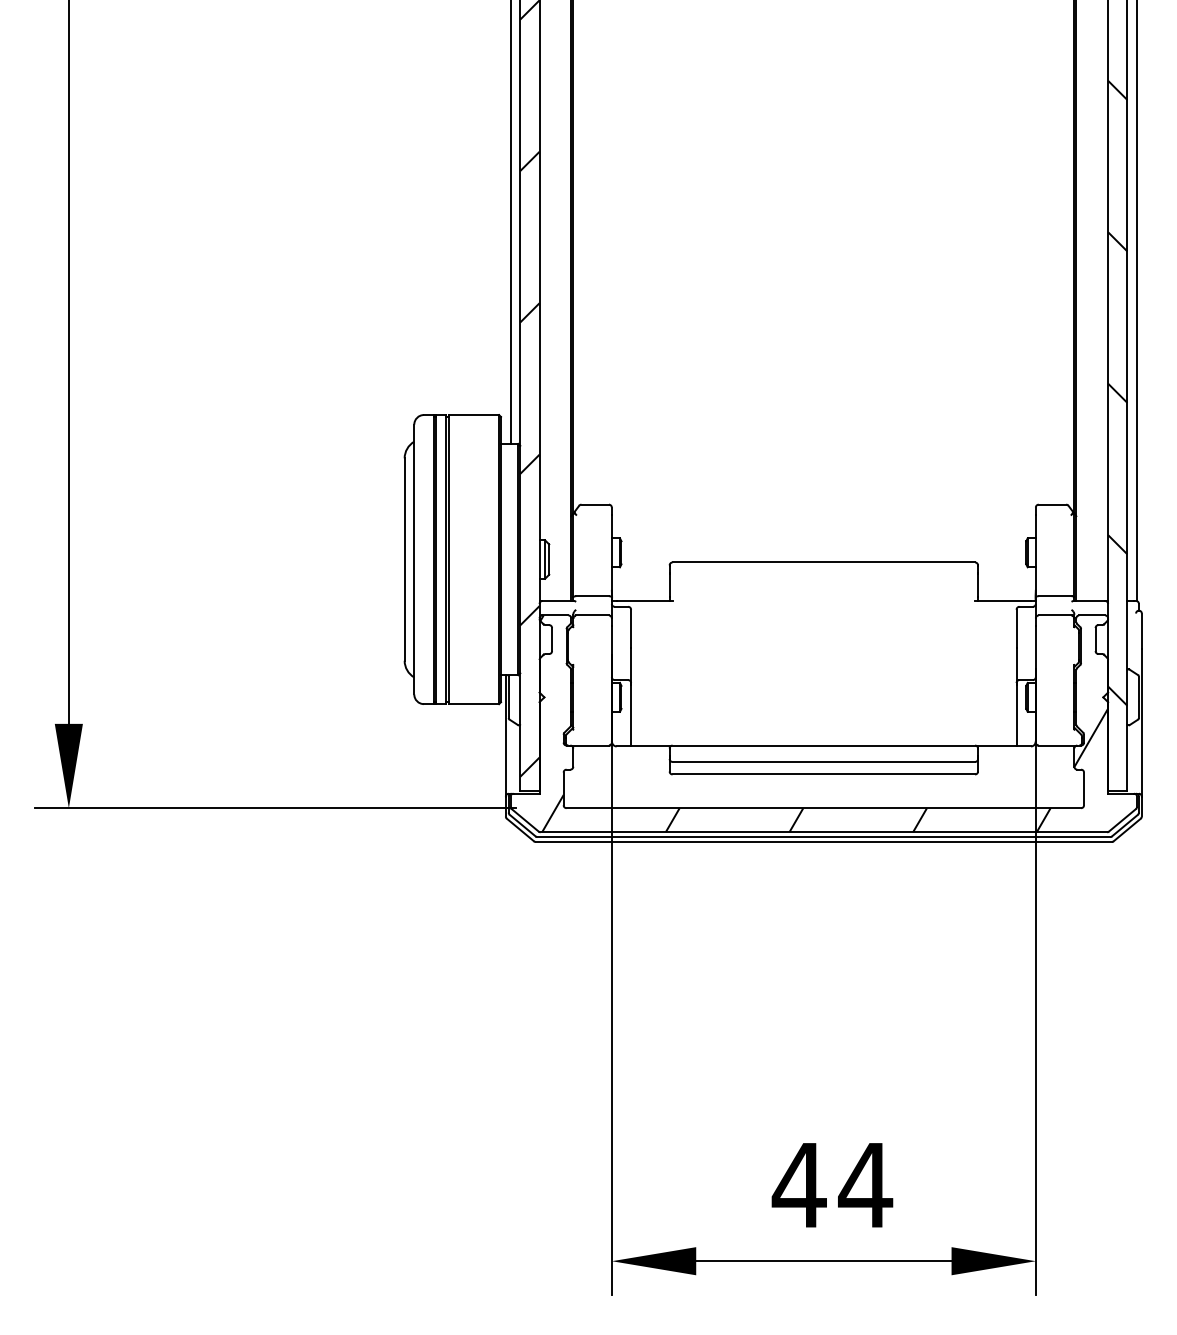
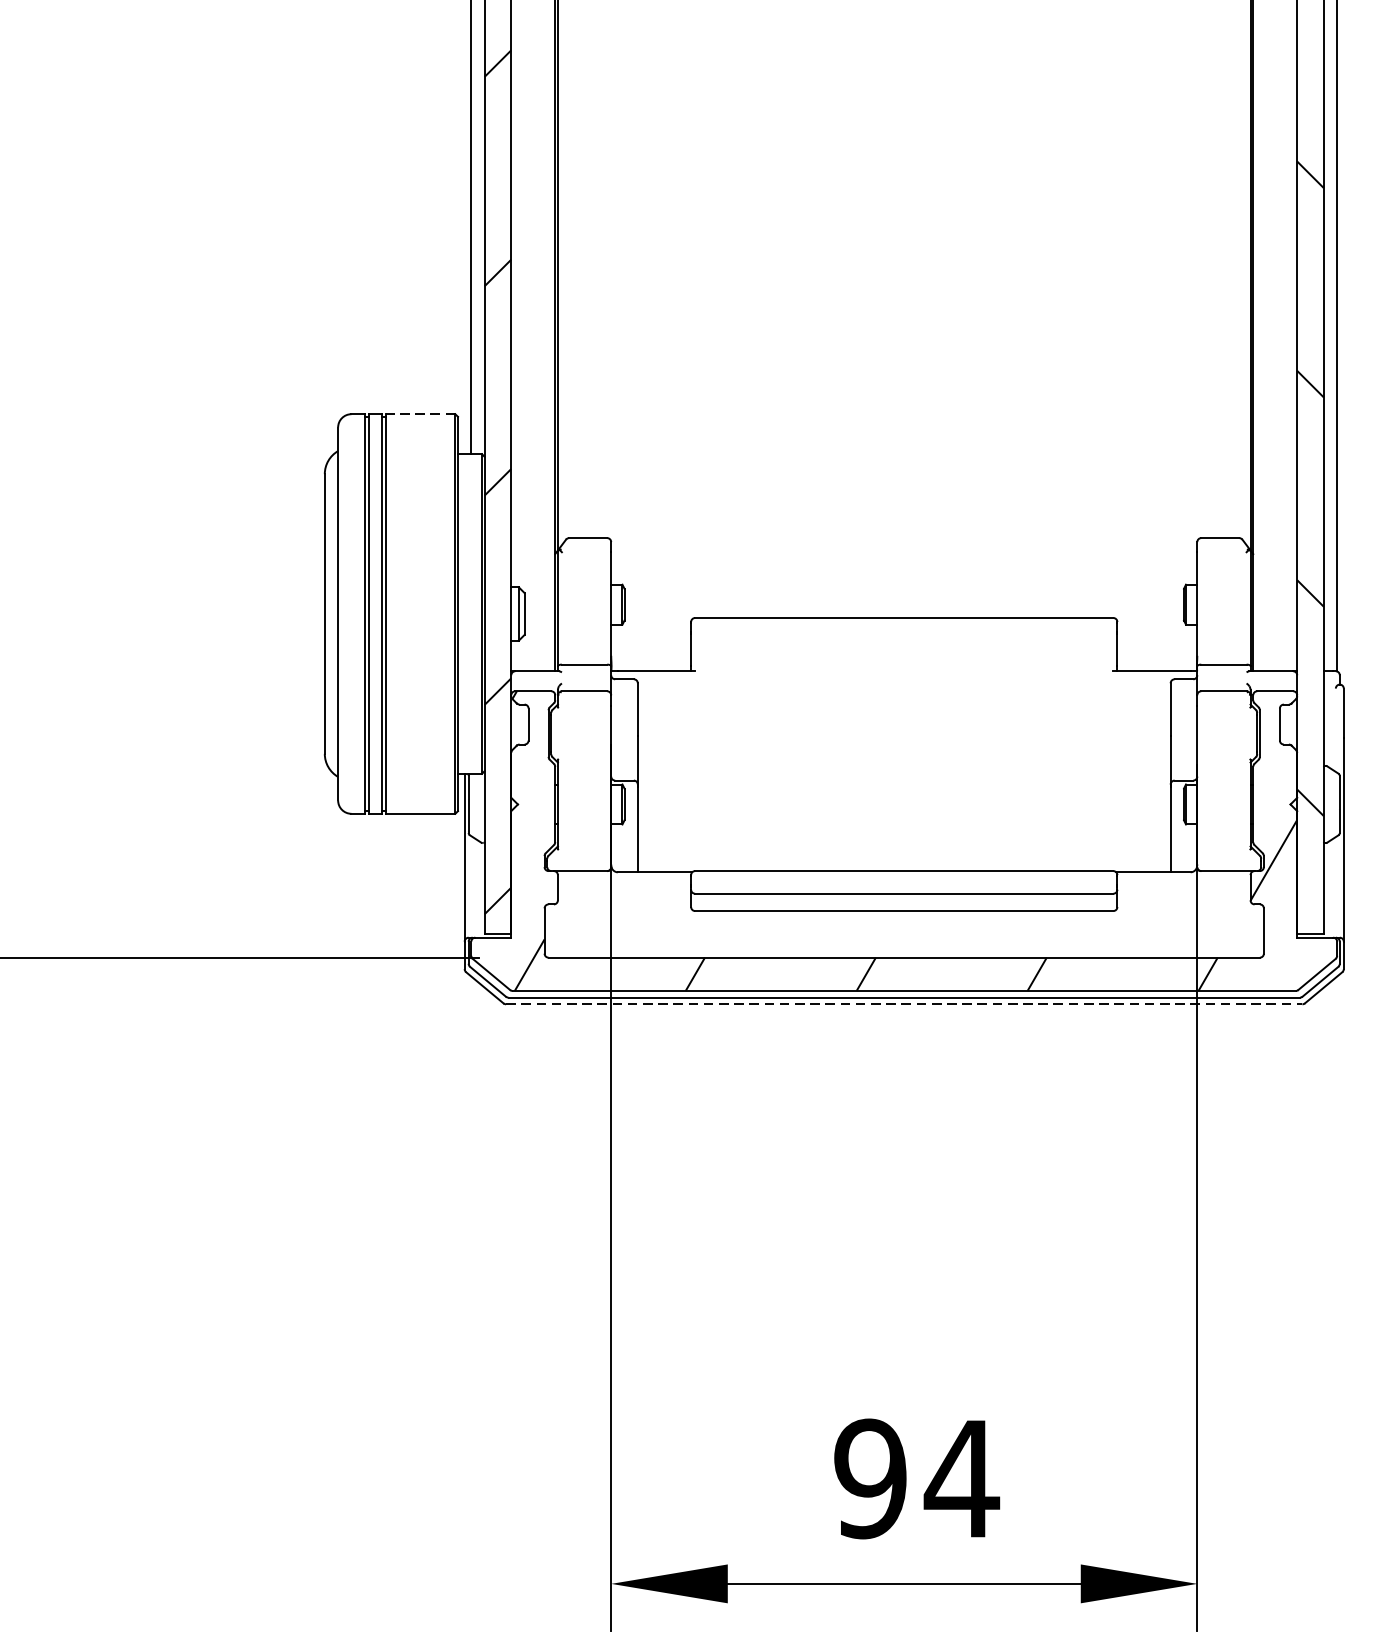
line: (473, 415) -> (419, 414), solid -> dashed
line: (824, 841) -> (905, 1003), solid -> dashed
text: (798, 1184) -> (869, 1477), 44 -> 94

